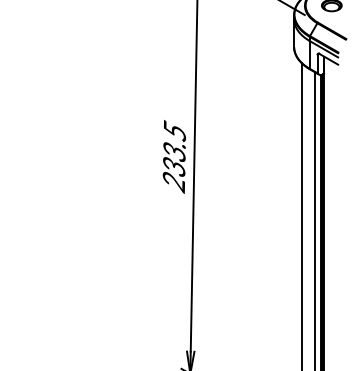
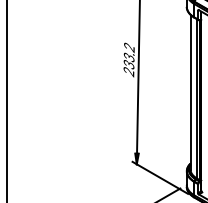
text: (175, 131) -> (129, 47), 233.5 -> 233.2

